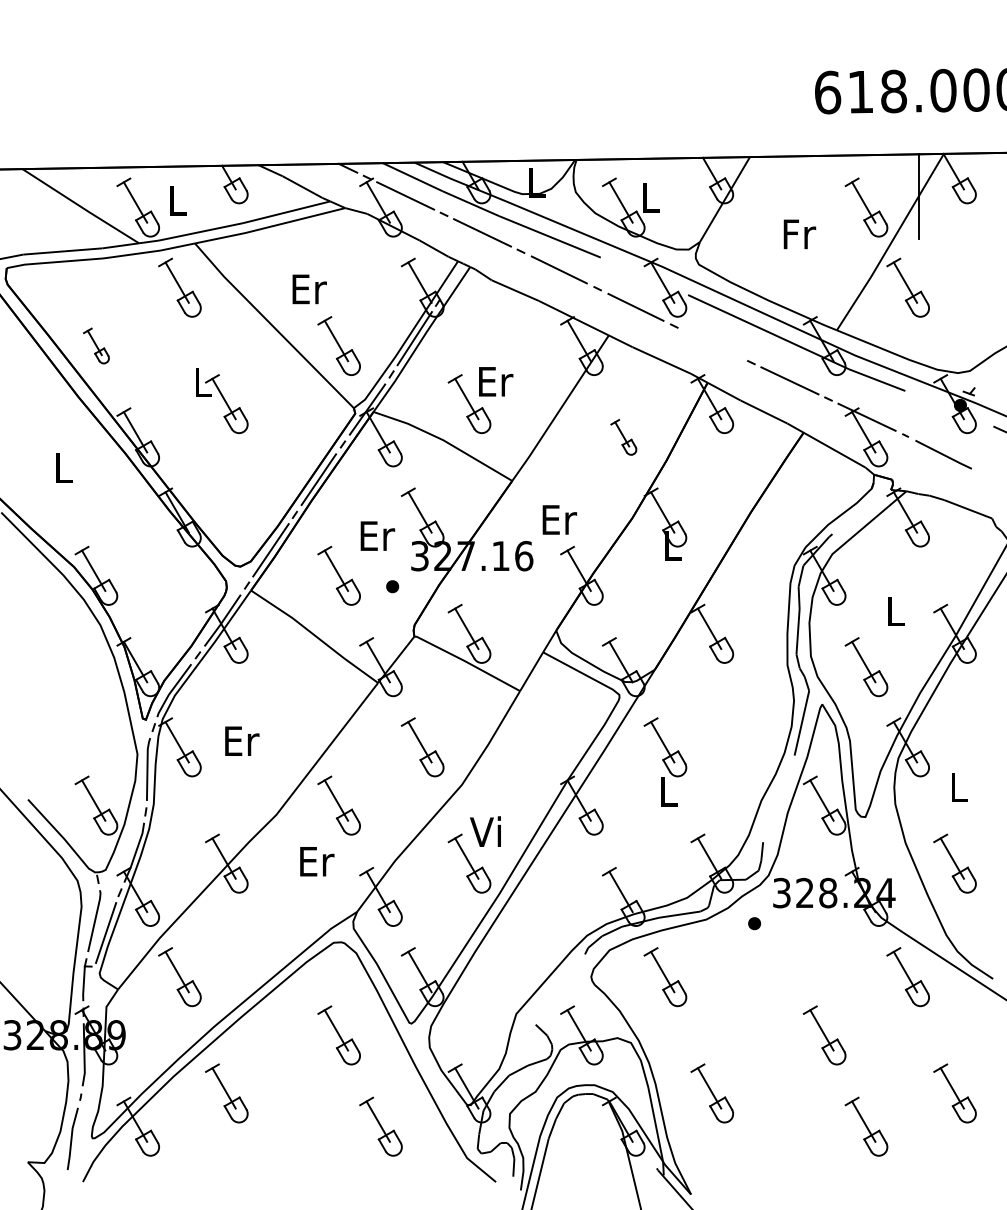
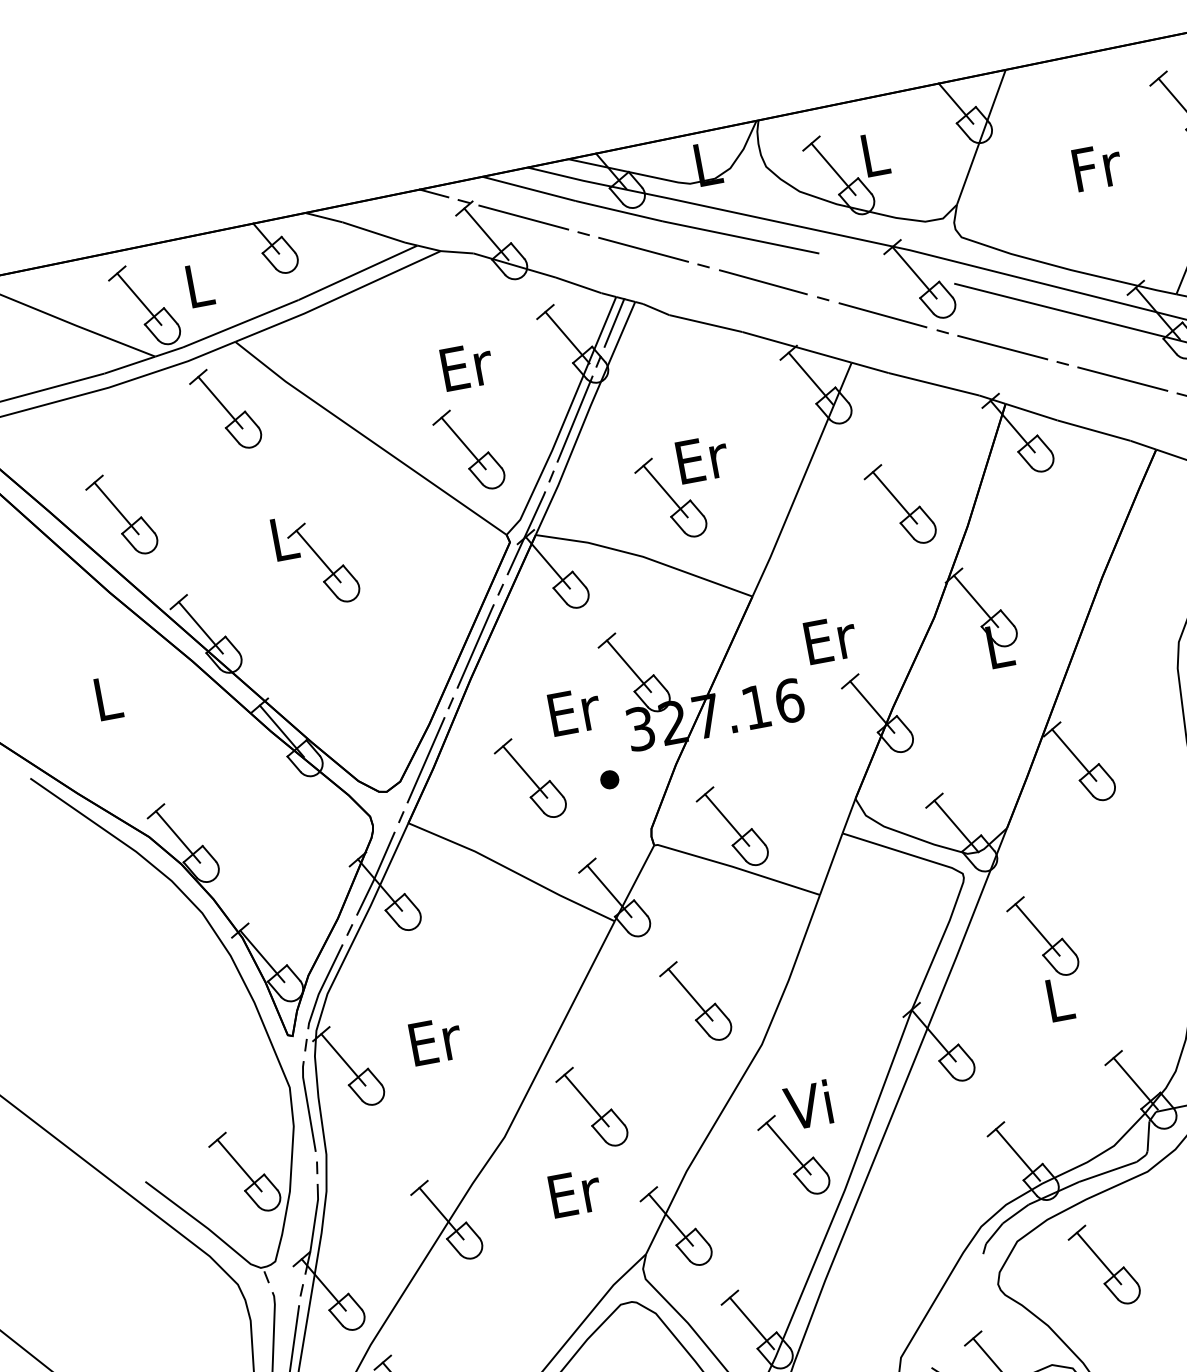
line: (453, 278) -> (614, 322), added
text: (309, 289) -> (467, 366), moved
line: (712, 343) -> (1002, 346), added
part: (96, 345) -> (121, 514), size x1.67
part: (623, 437) -> (899, 504), size x1.67

